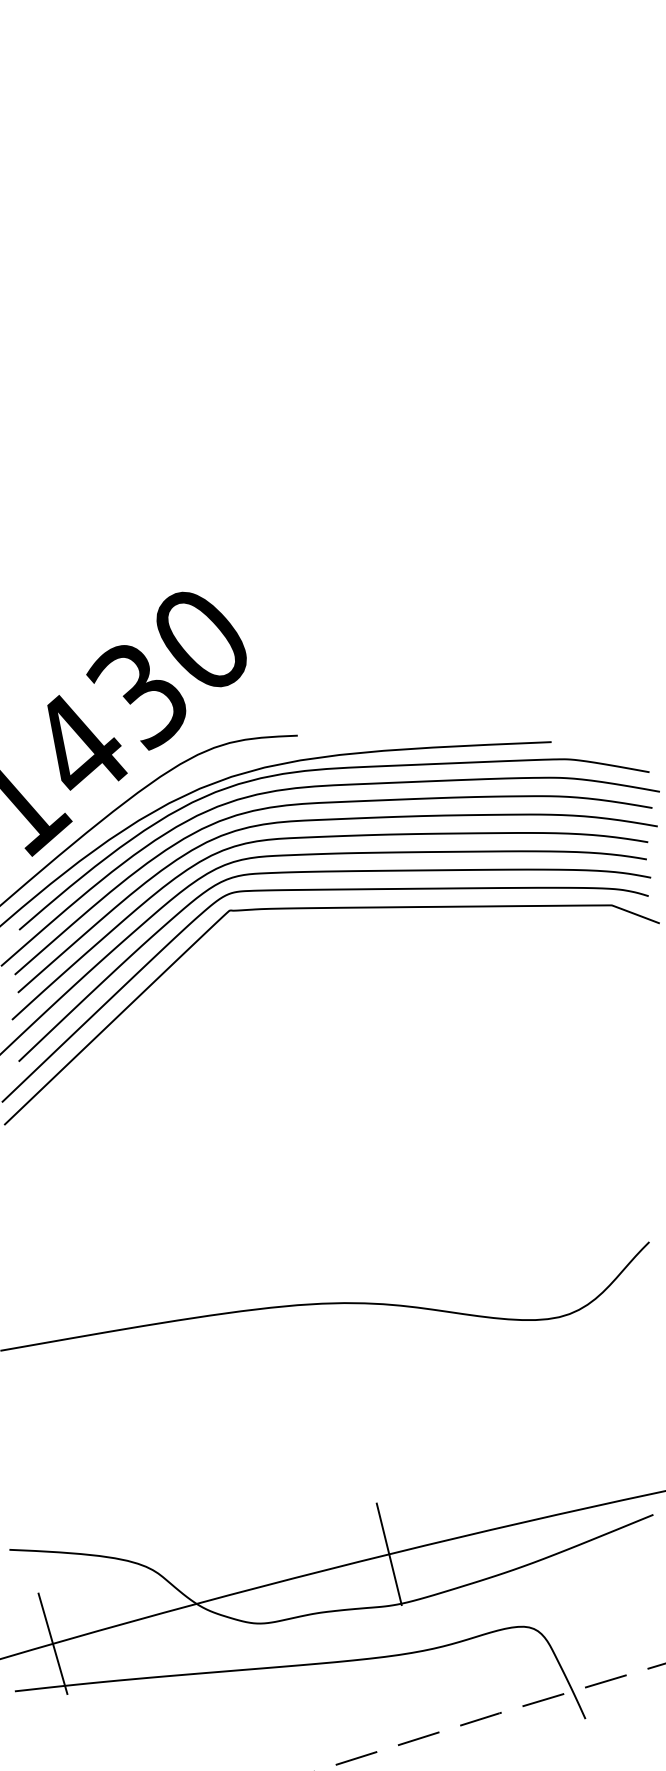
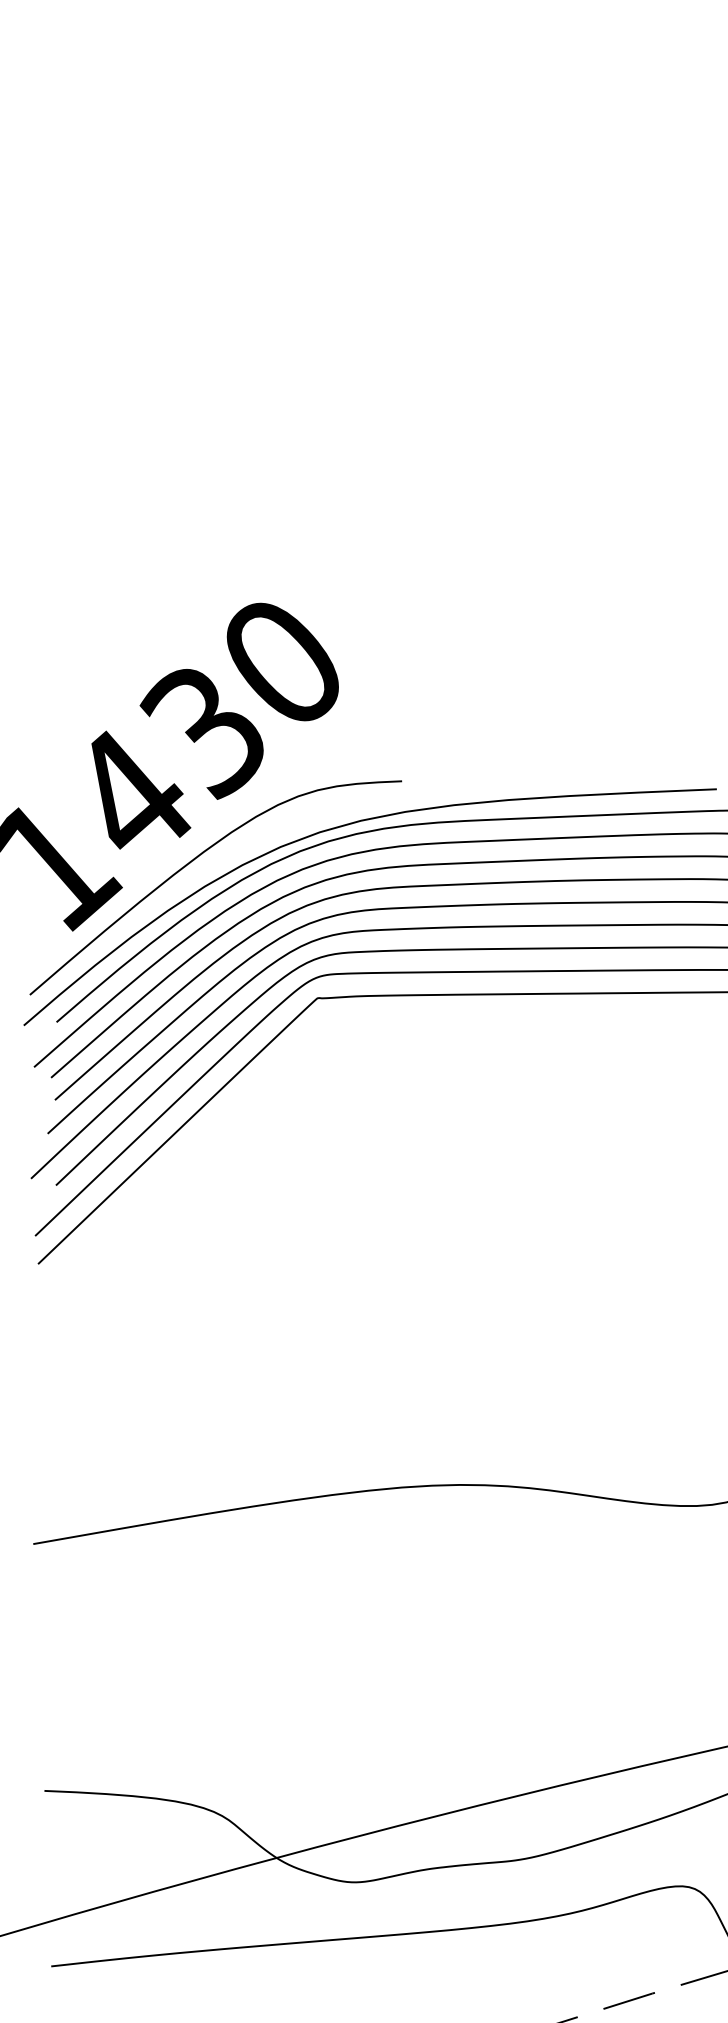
line: (388, 1554) -> (514, 1796), removed
line: (52, 1643) -> (97, 1907), removed

